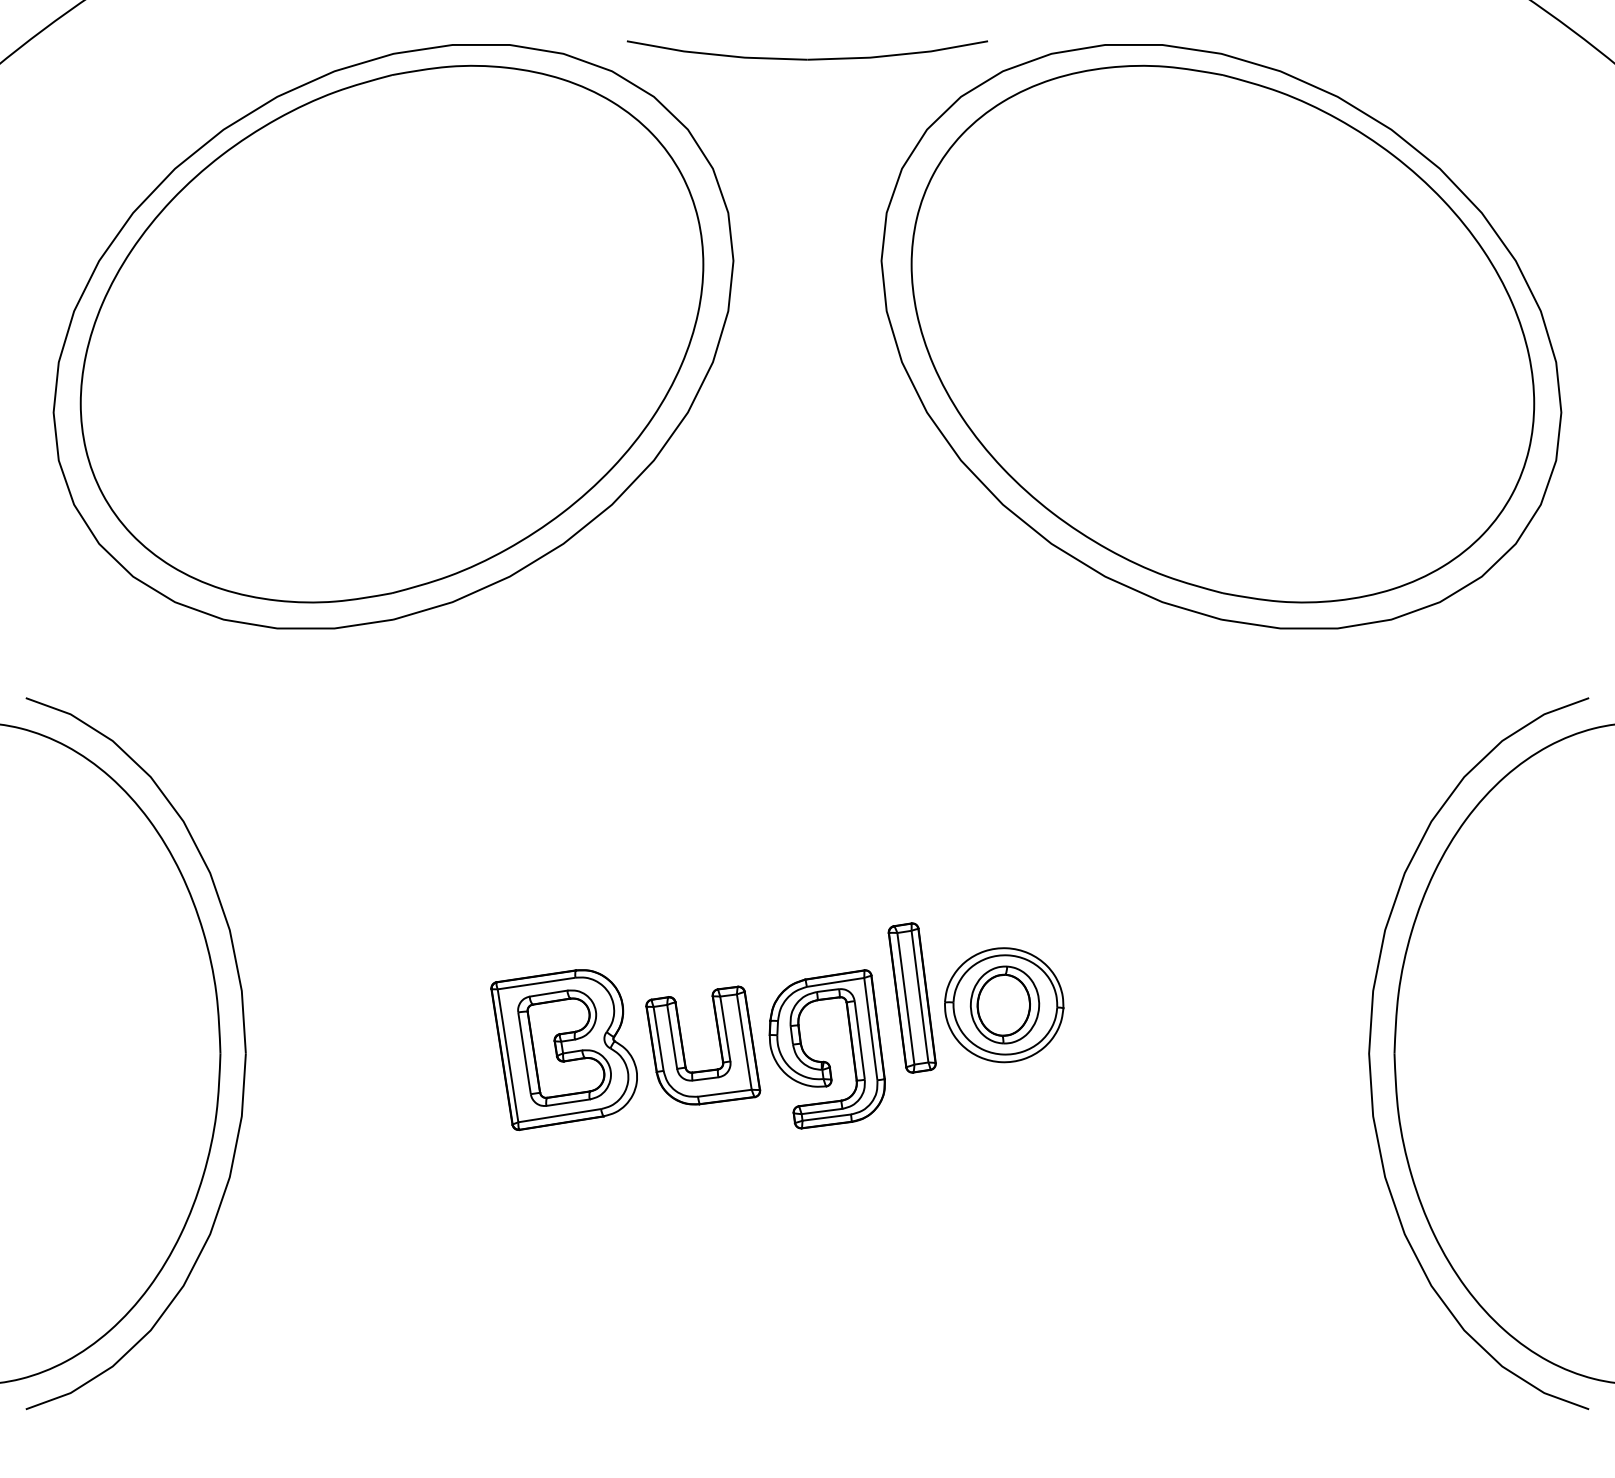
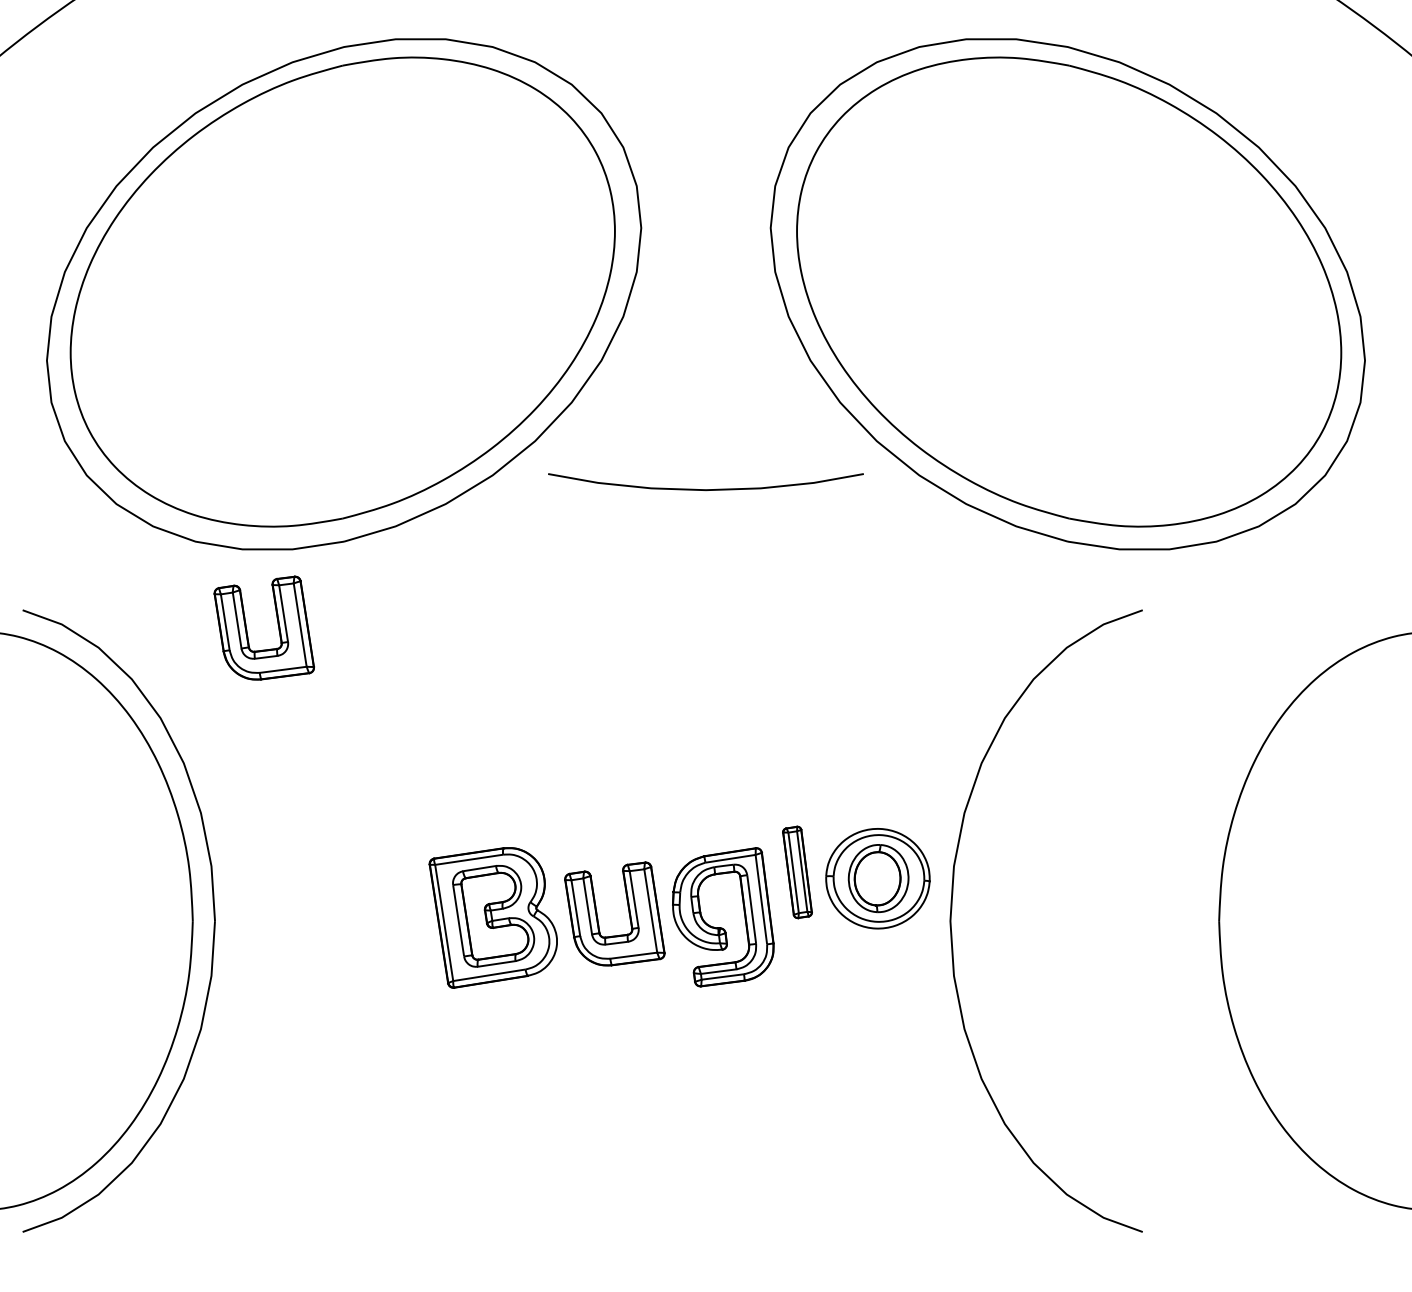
part: (806, 58) -> (705, 489), moved
part: (317, 714) -> (277, 624), added
part: (911, 997) -> (796, 871), size x0.7
curve: (1370, 1052) -> (951, 920), moved

